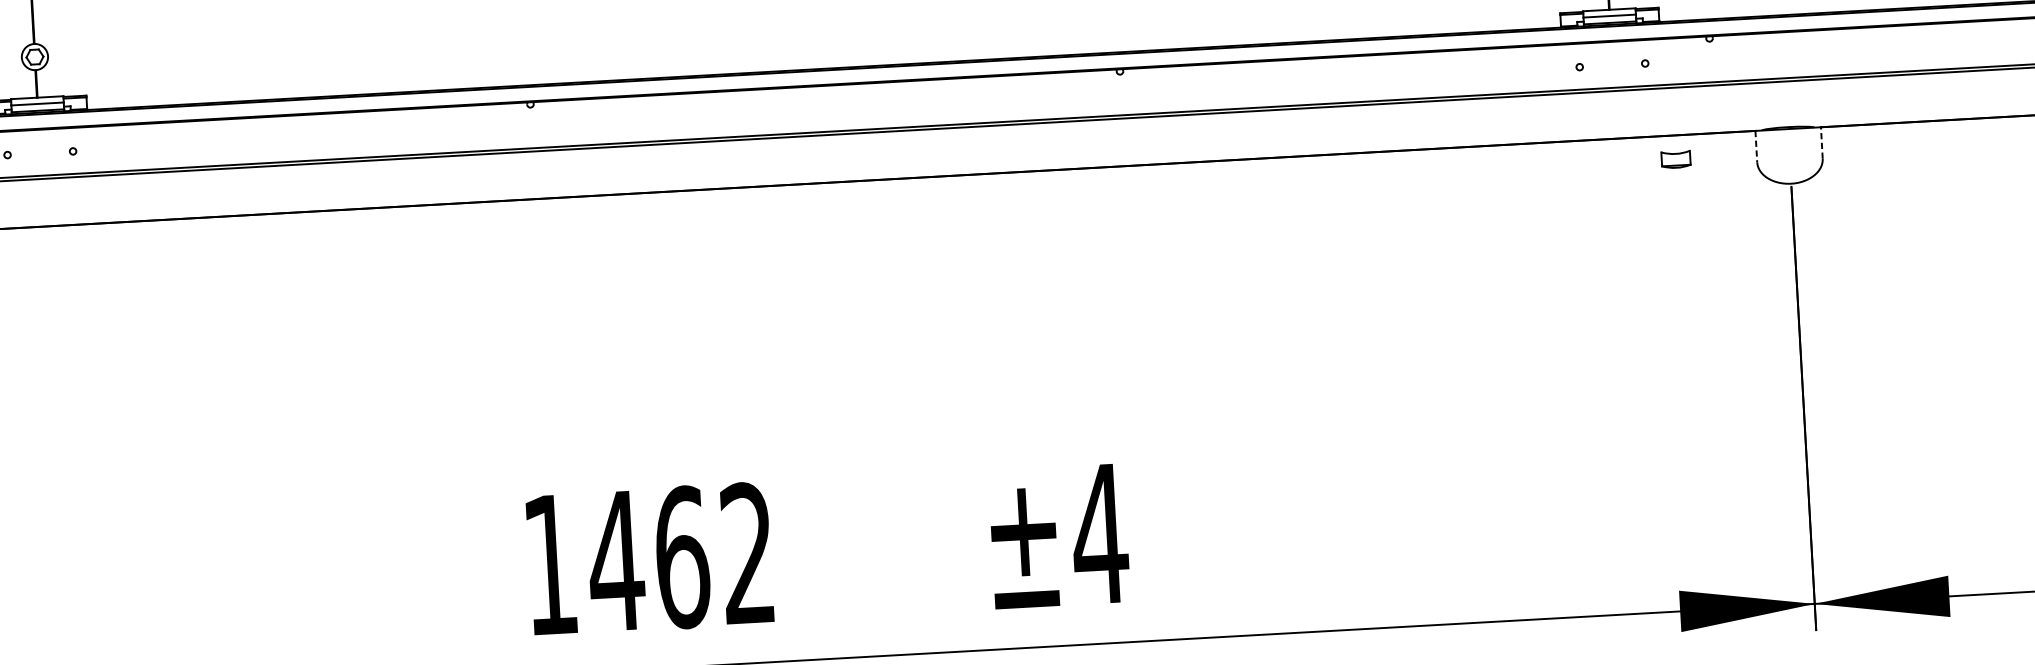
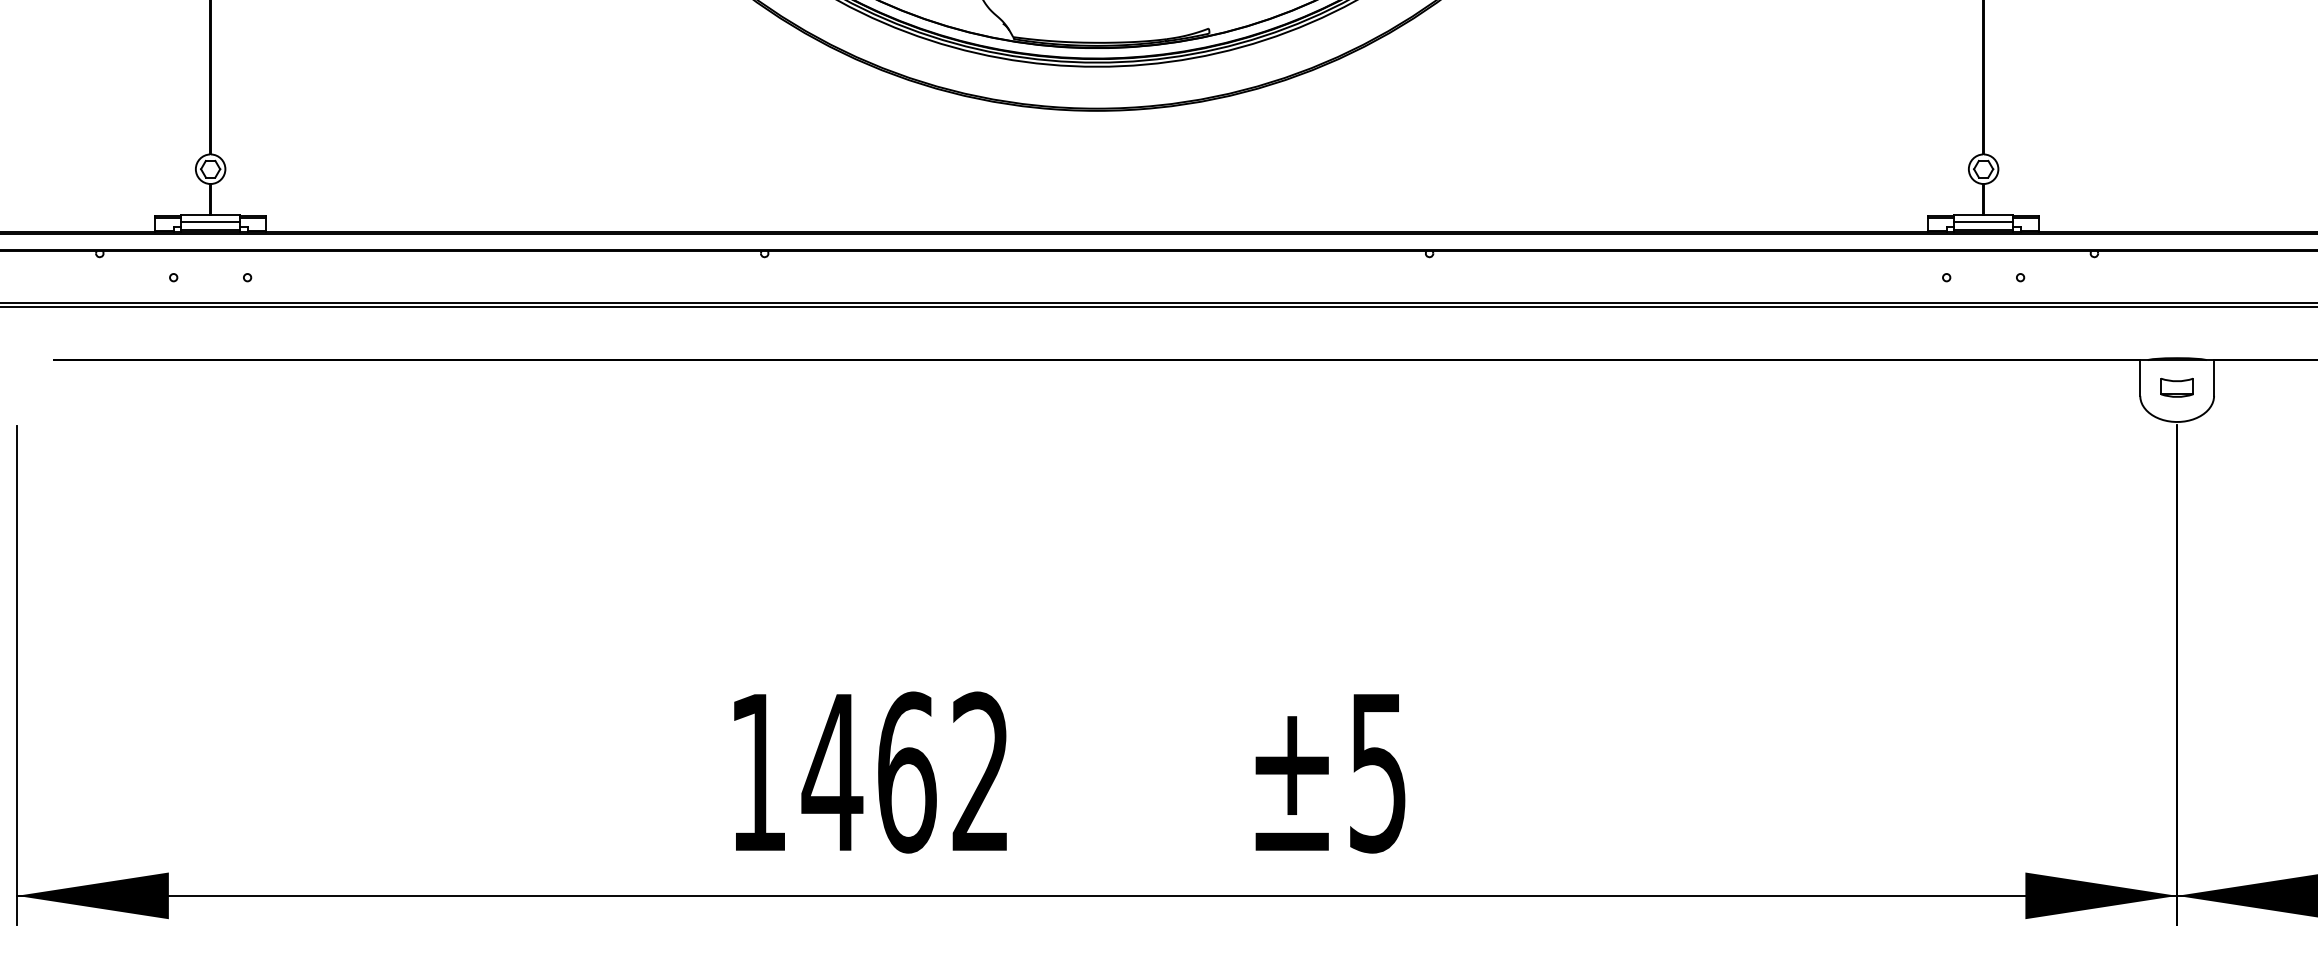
line: (1822, 143) -> (2214, 378), dashed -> solid
line: (1756, 146) -> (2140, 378), dashed -> solid
part: (1675, 159) -> (2176, 387), moved
text: (1099, 535) -> (1377, 773), ±4 -> ±5

